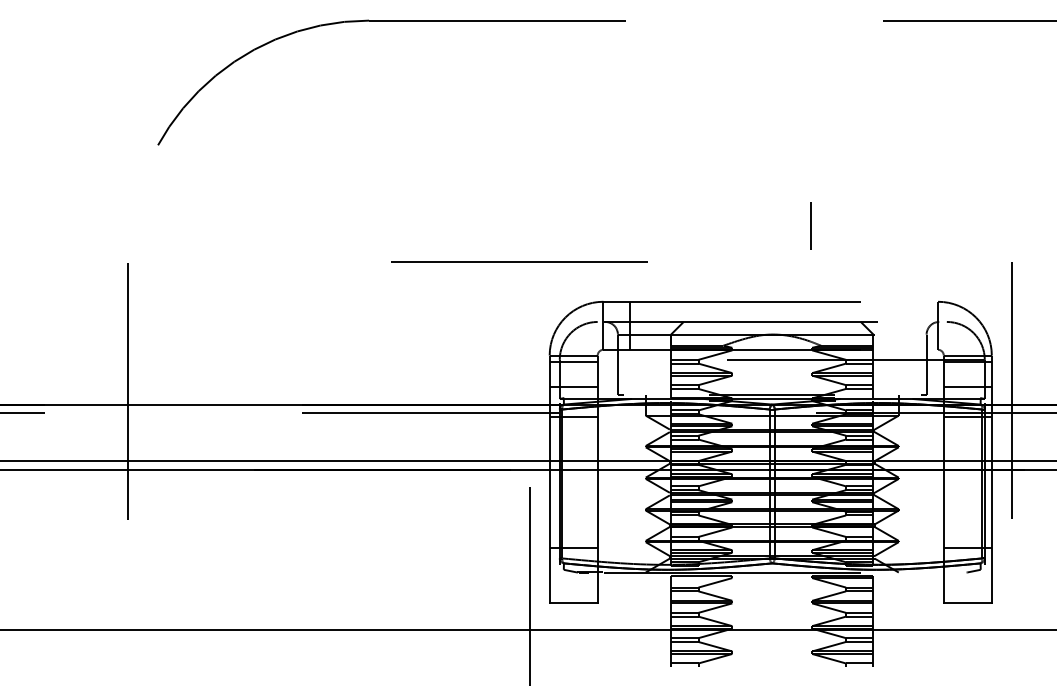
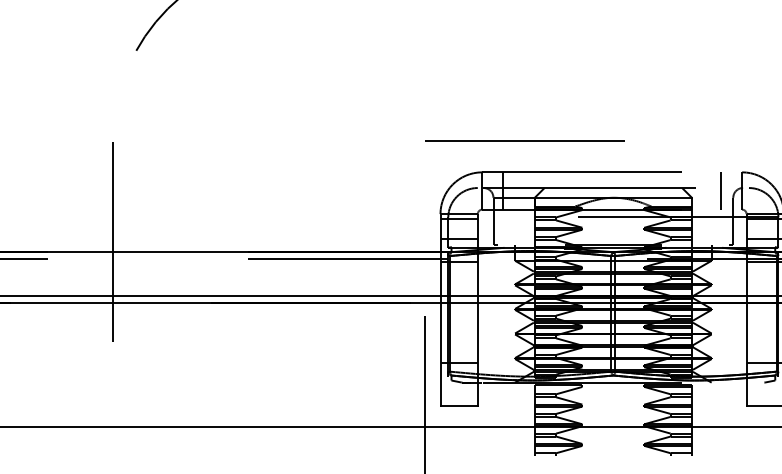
line: (810, 225) -> (720, 190), moved
line: (519, 261) -> (525, 141), moved

